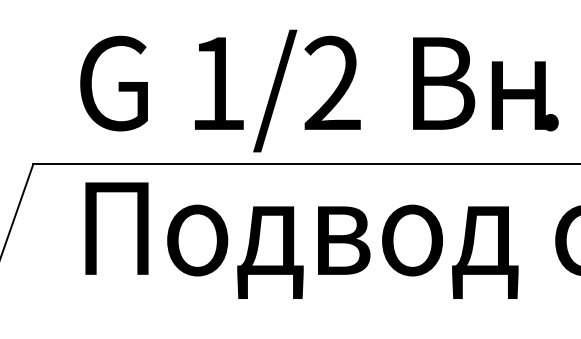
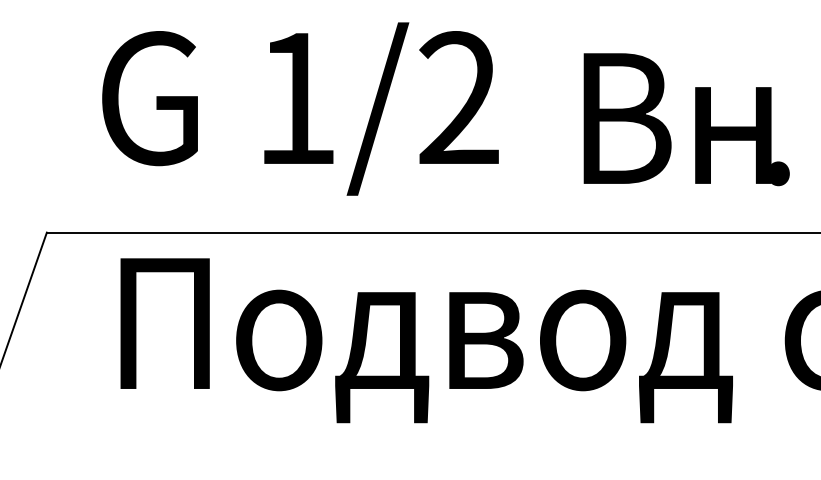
text: (220, 90) -> (300, 108), moved

